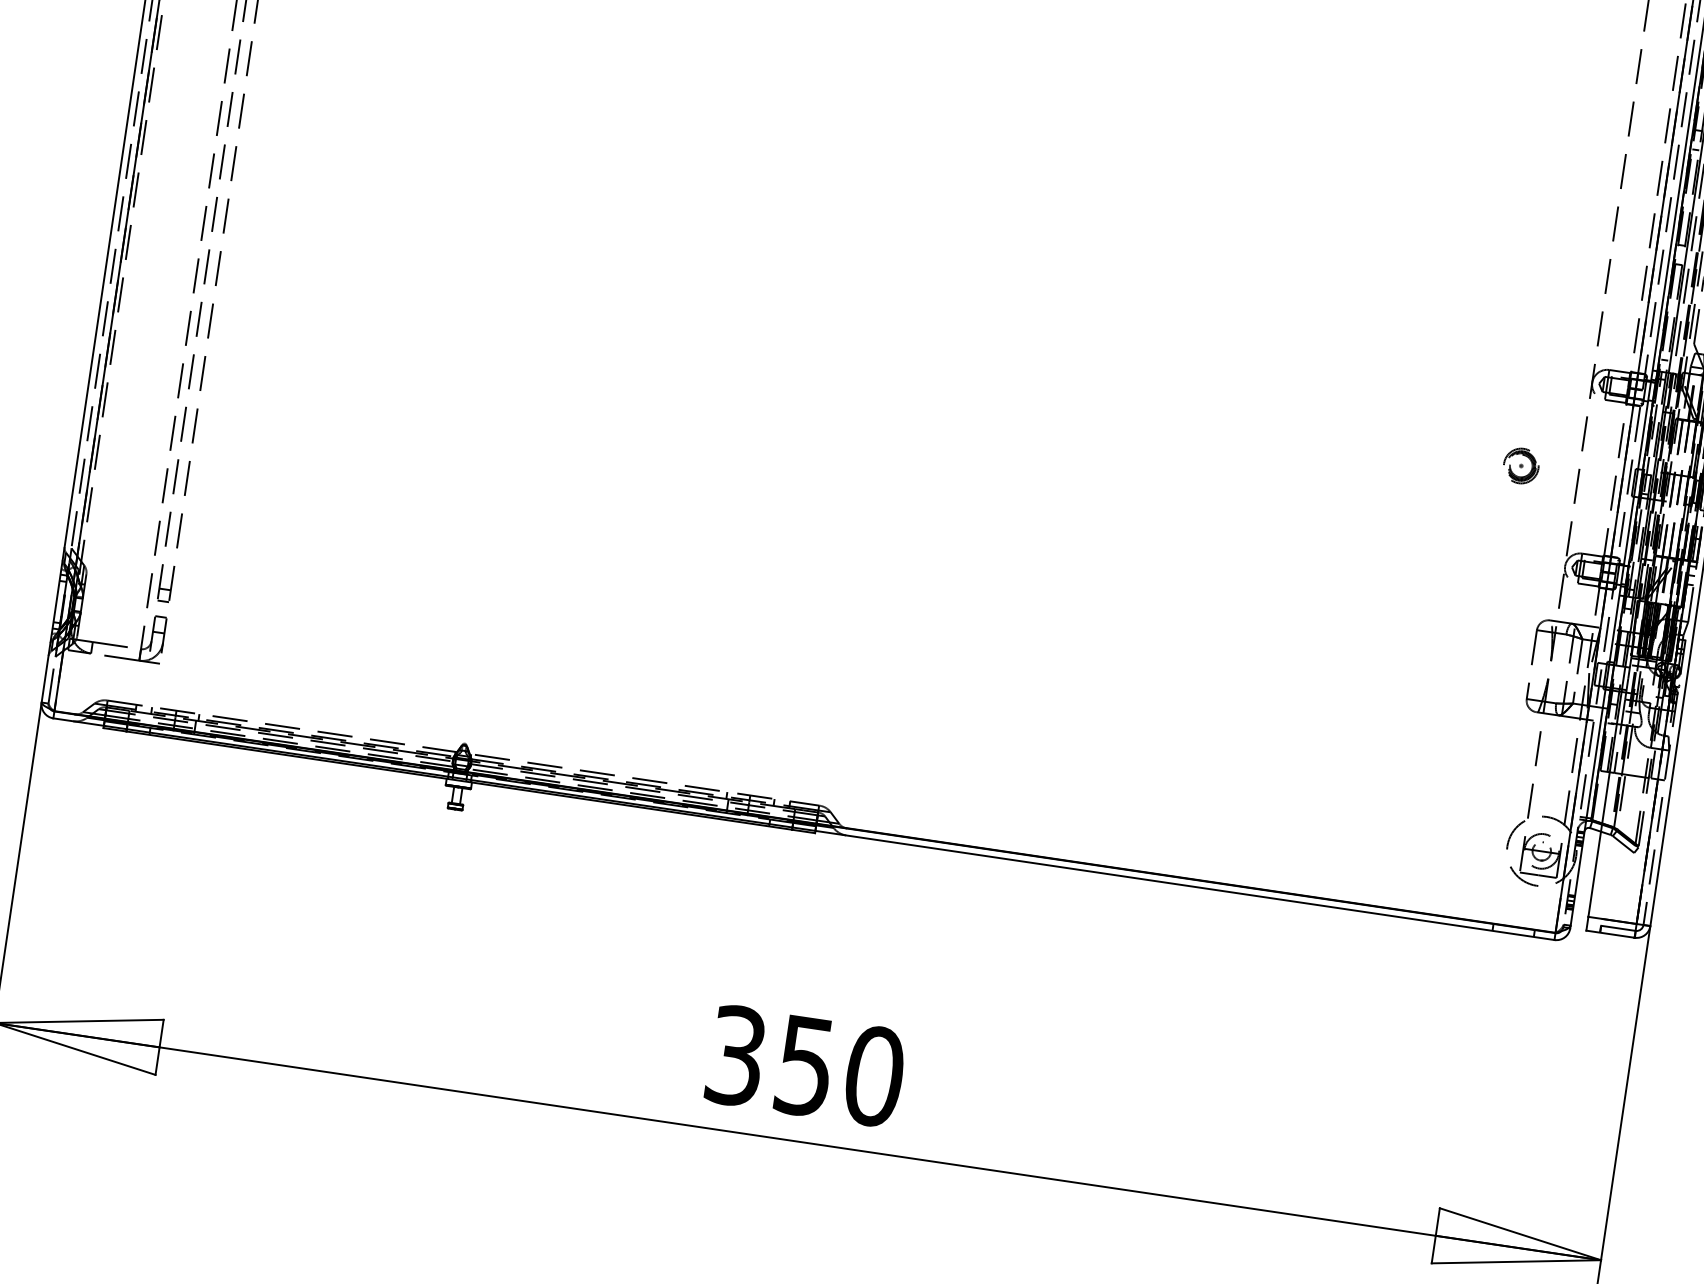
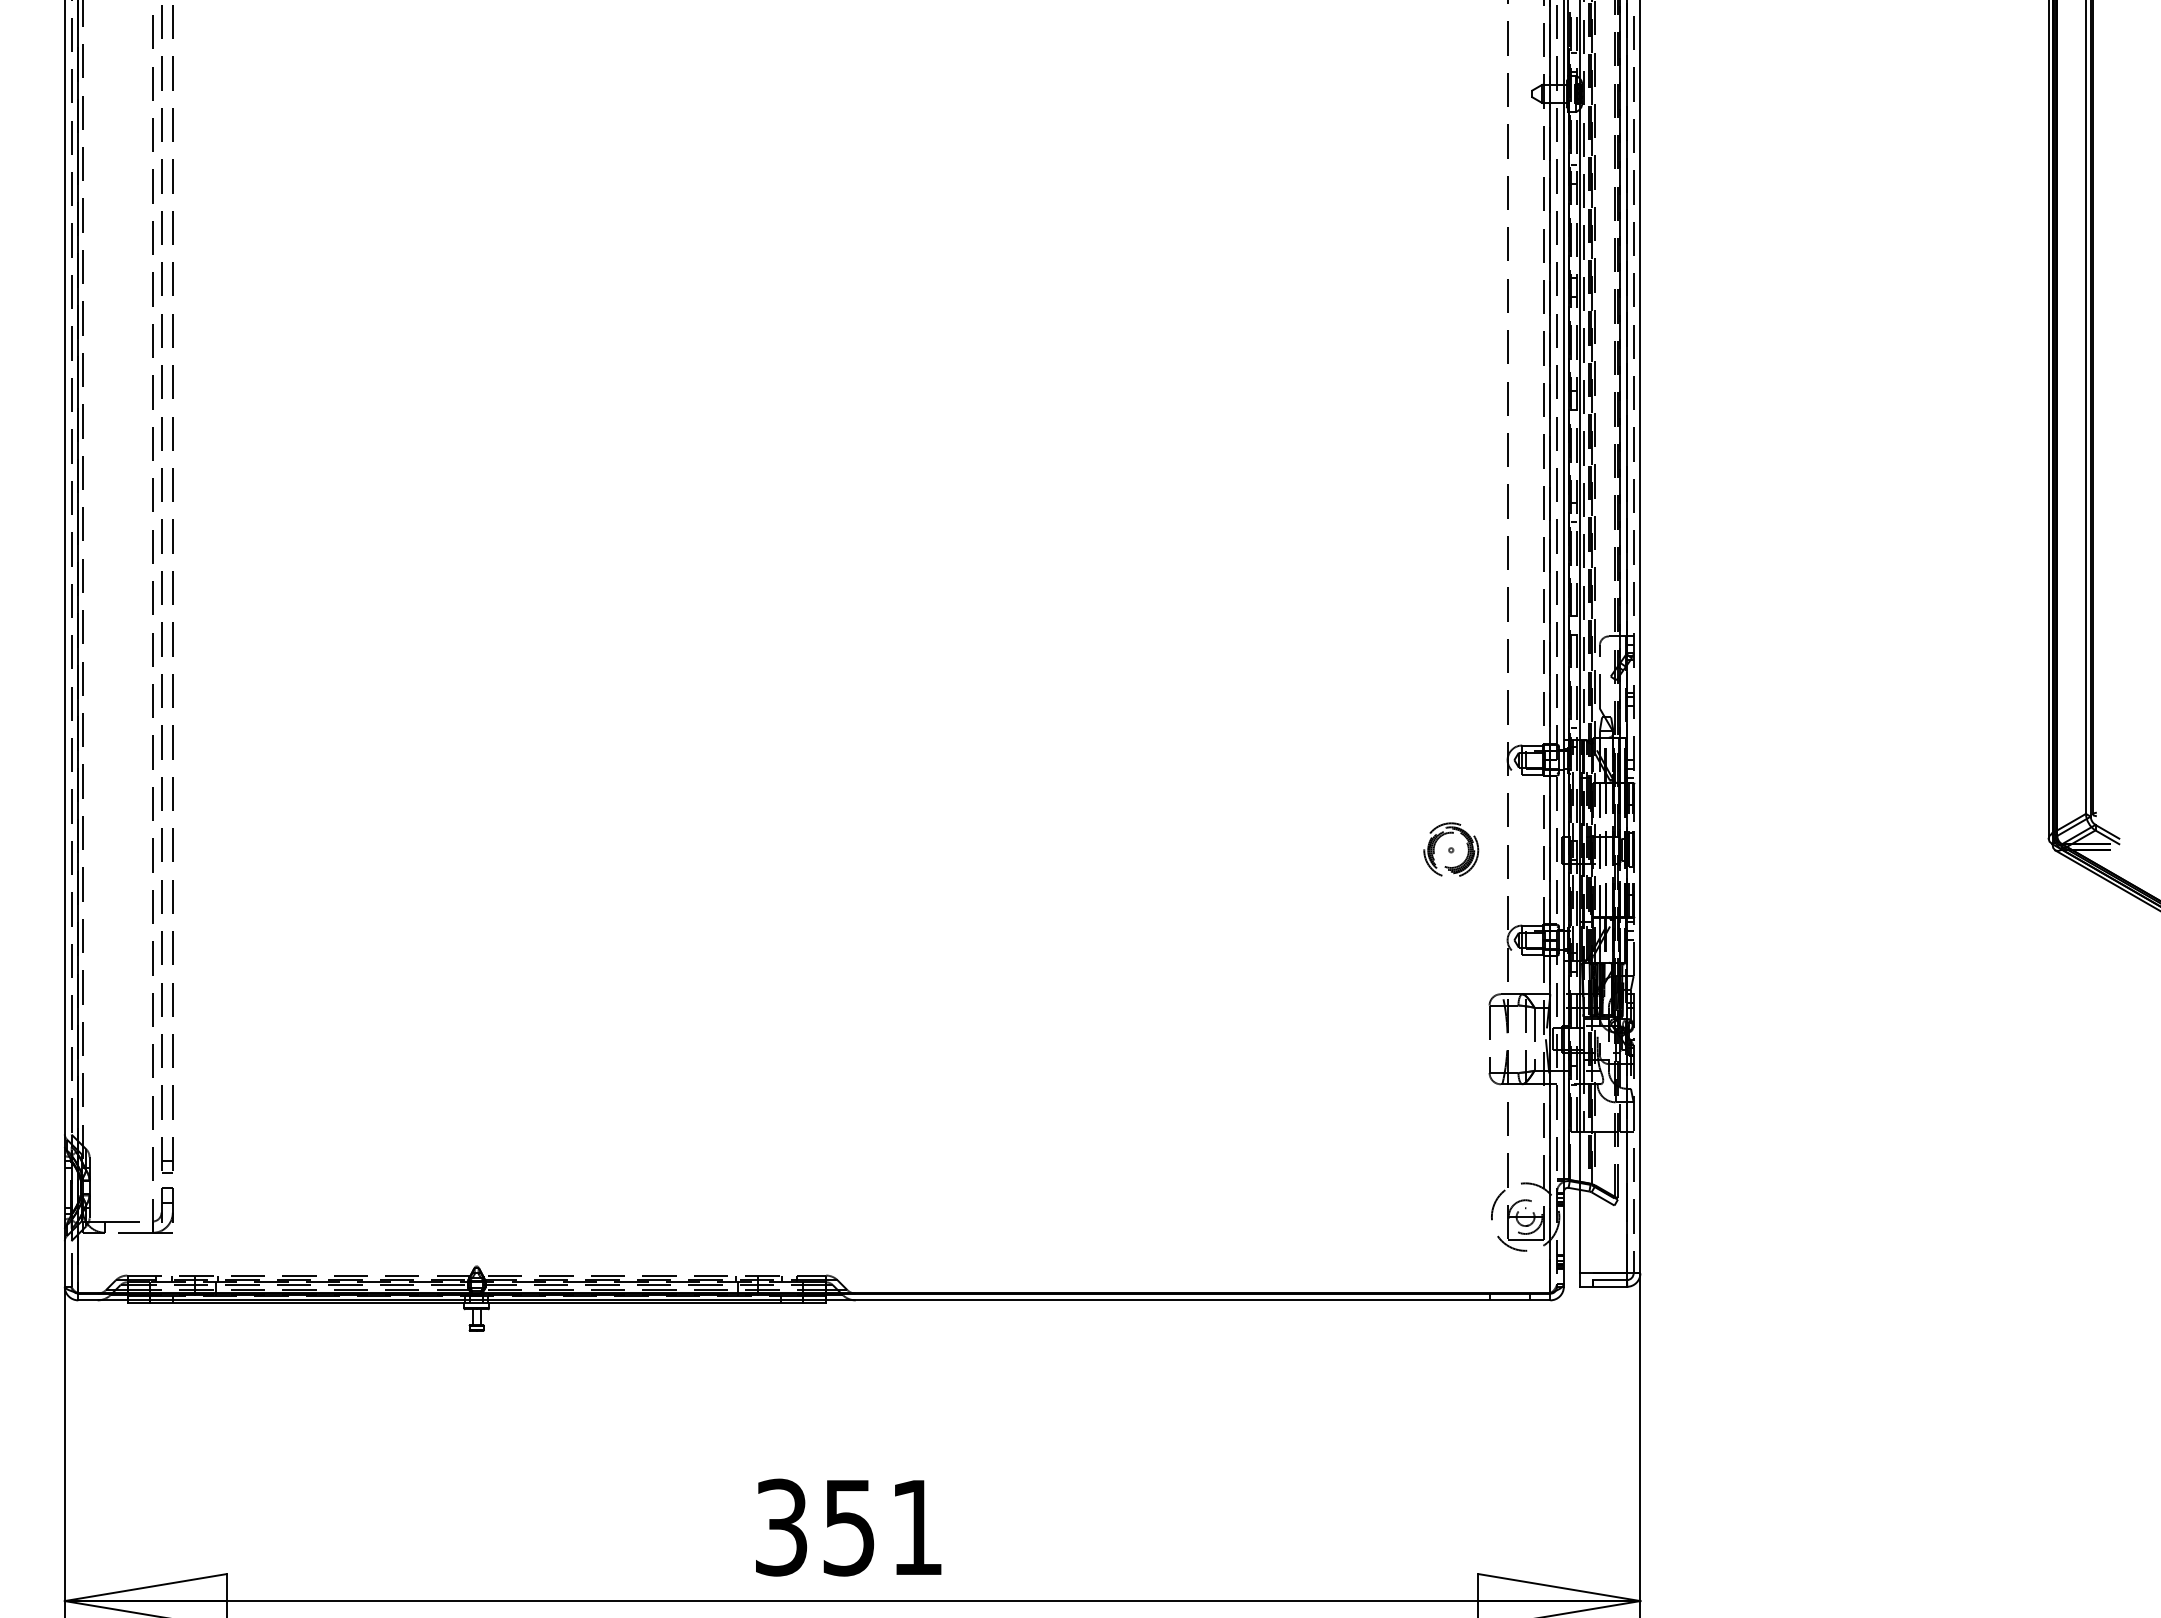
part: (1521, 465) -> (1451, 849), size x1.6
text: (873, 1076) -> (916, 1527), 350 -> 351

